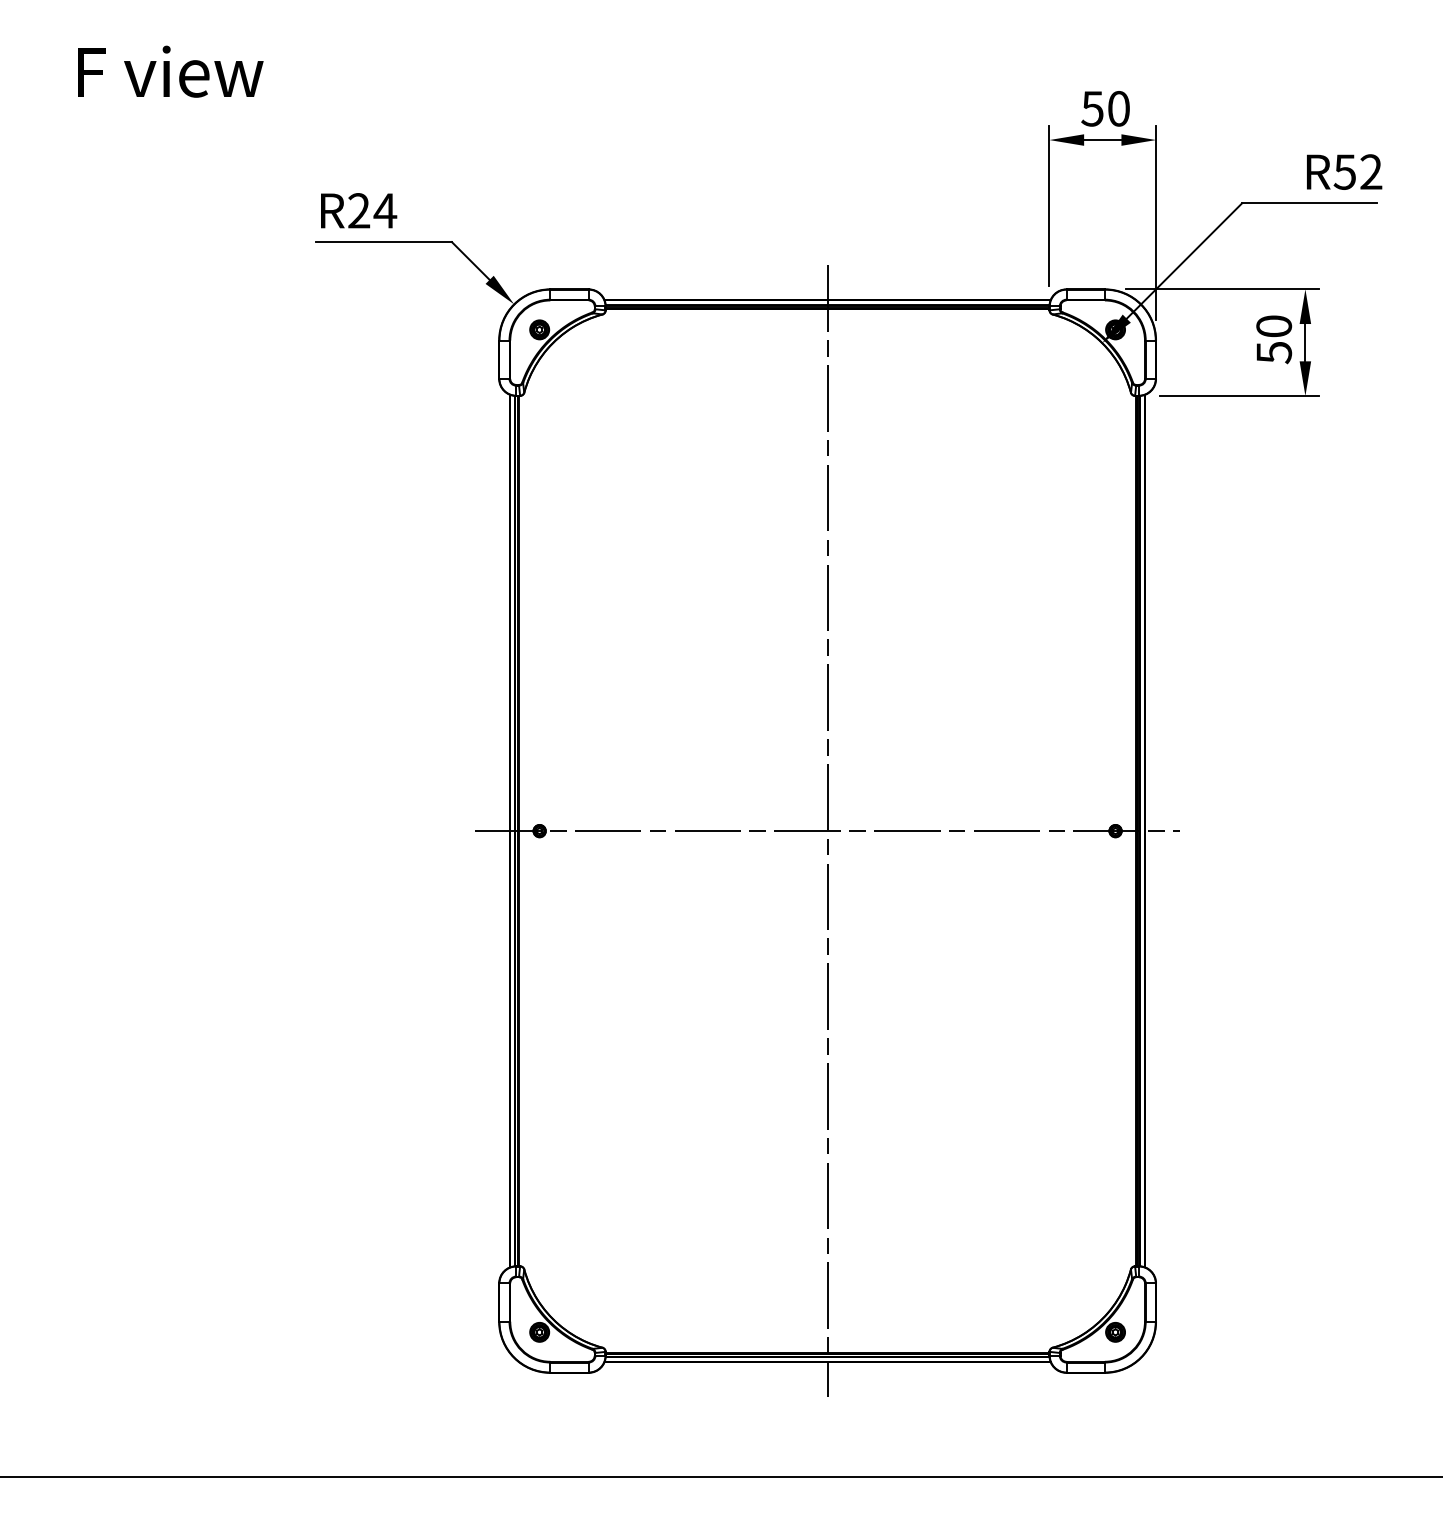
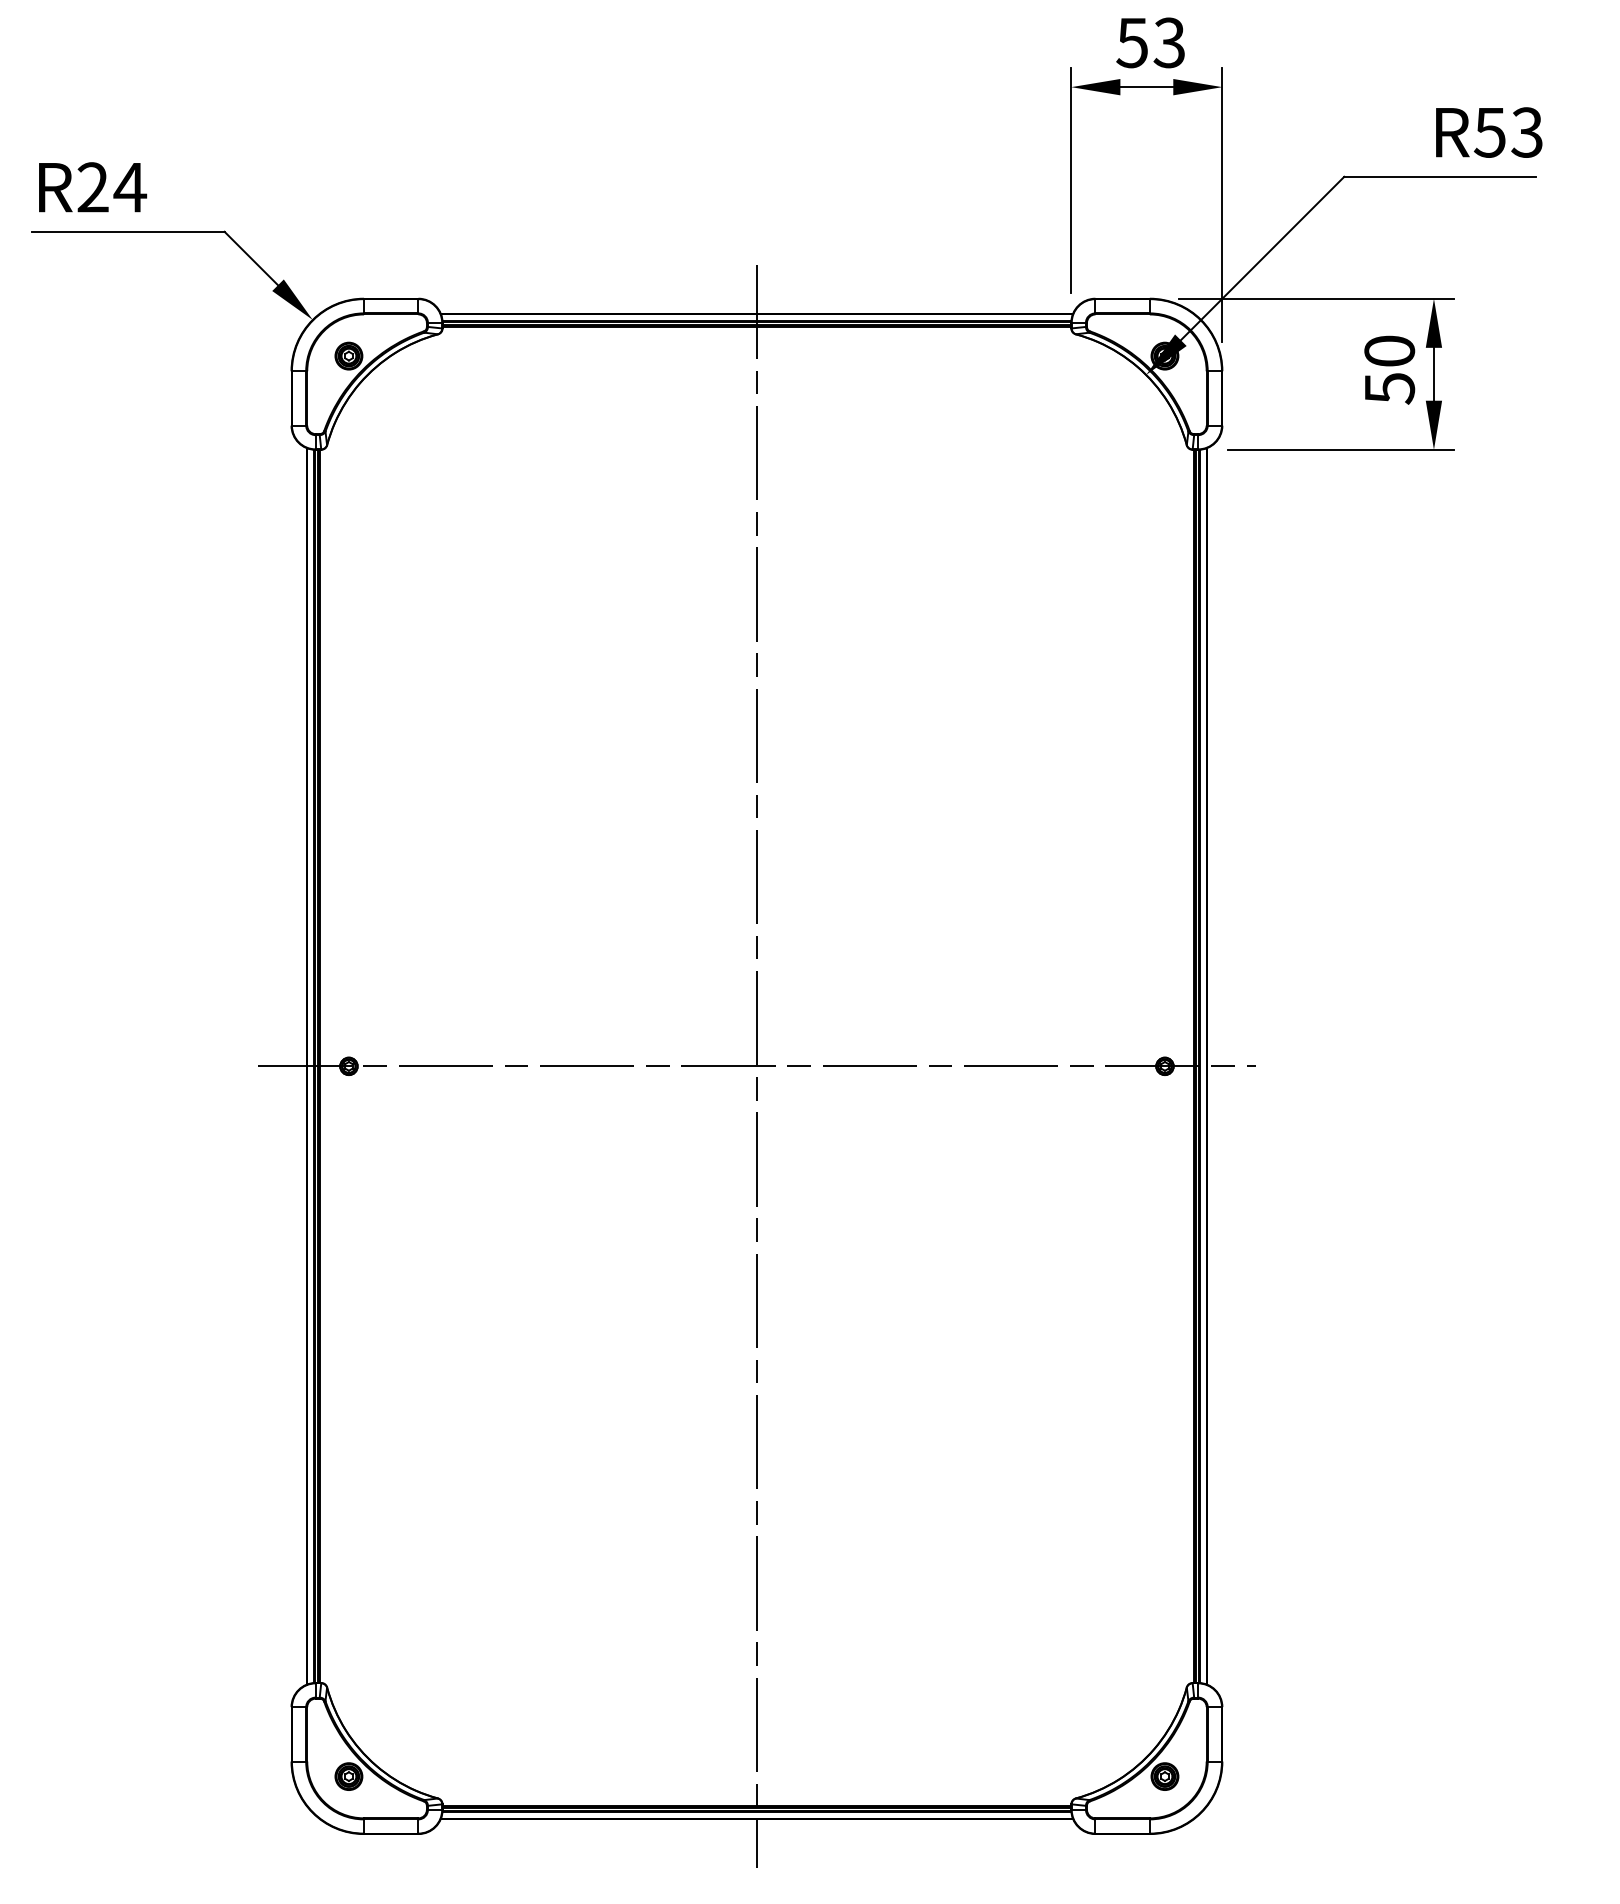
text: (1118, 108) -> (1169, 42), 50 -> 53
text: (1371, 172) -> (1527, 133), R52 -> R53

